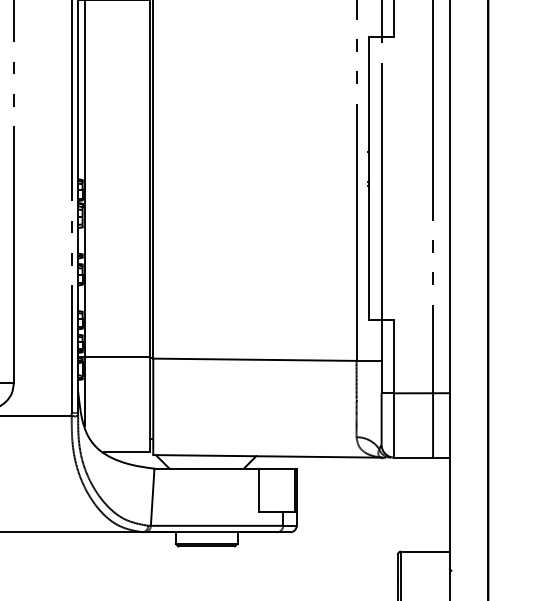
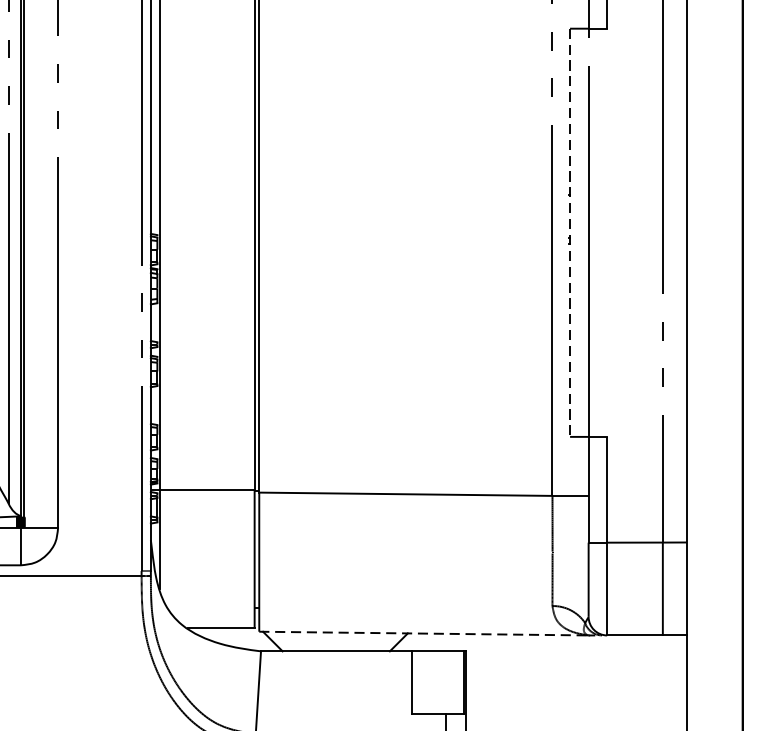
line: (368, 178) -> (569, 232), solid -> dashed
line: (267, 456) -> (424, 633), solid -> dashed

